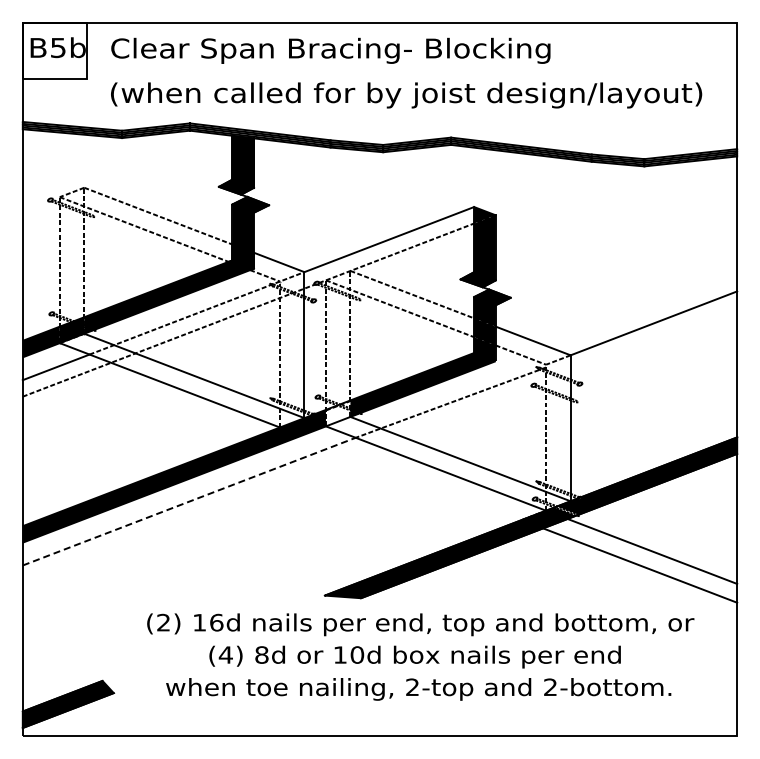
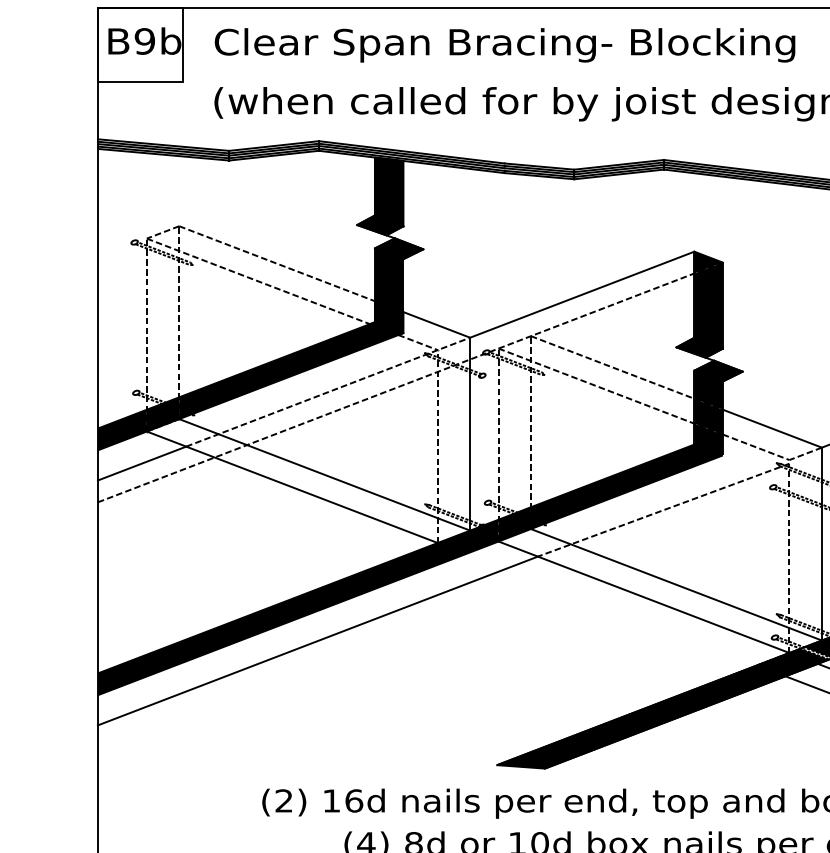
text: (57, 47) -> (143, 40), B5b -> B9b
fill: (337, 413) -> (513, 524), added
line: (189, 501) -> (318, 640), dashed -> solid

